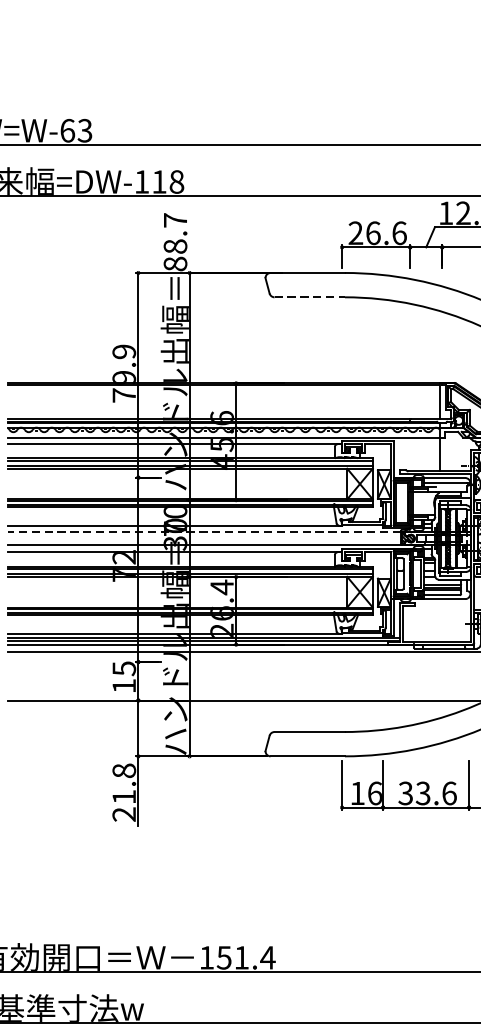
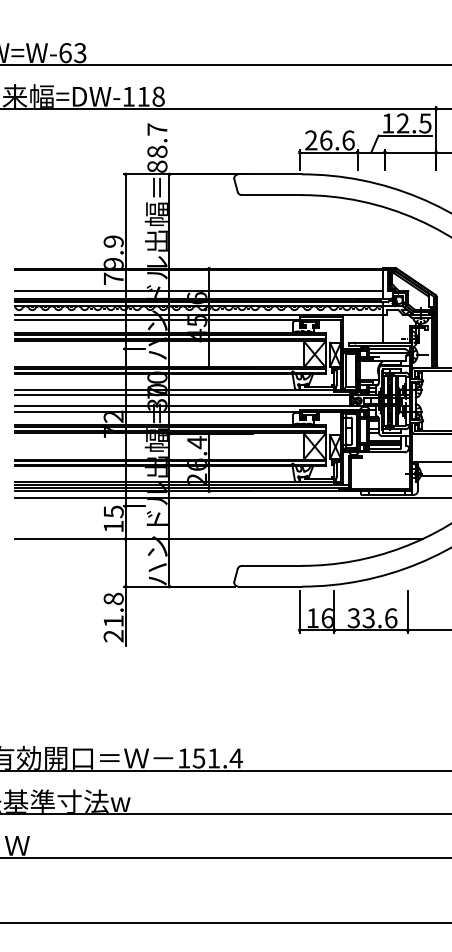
line: (310, 297) -> (272, 195), dashed -> solid
line: (223, 410) -> (198, 291), added
line: (204, 532) -> (182, 395), dashed -> solid

